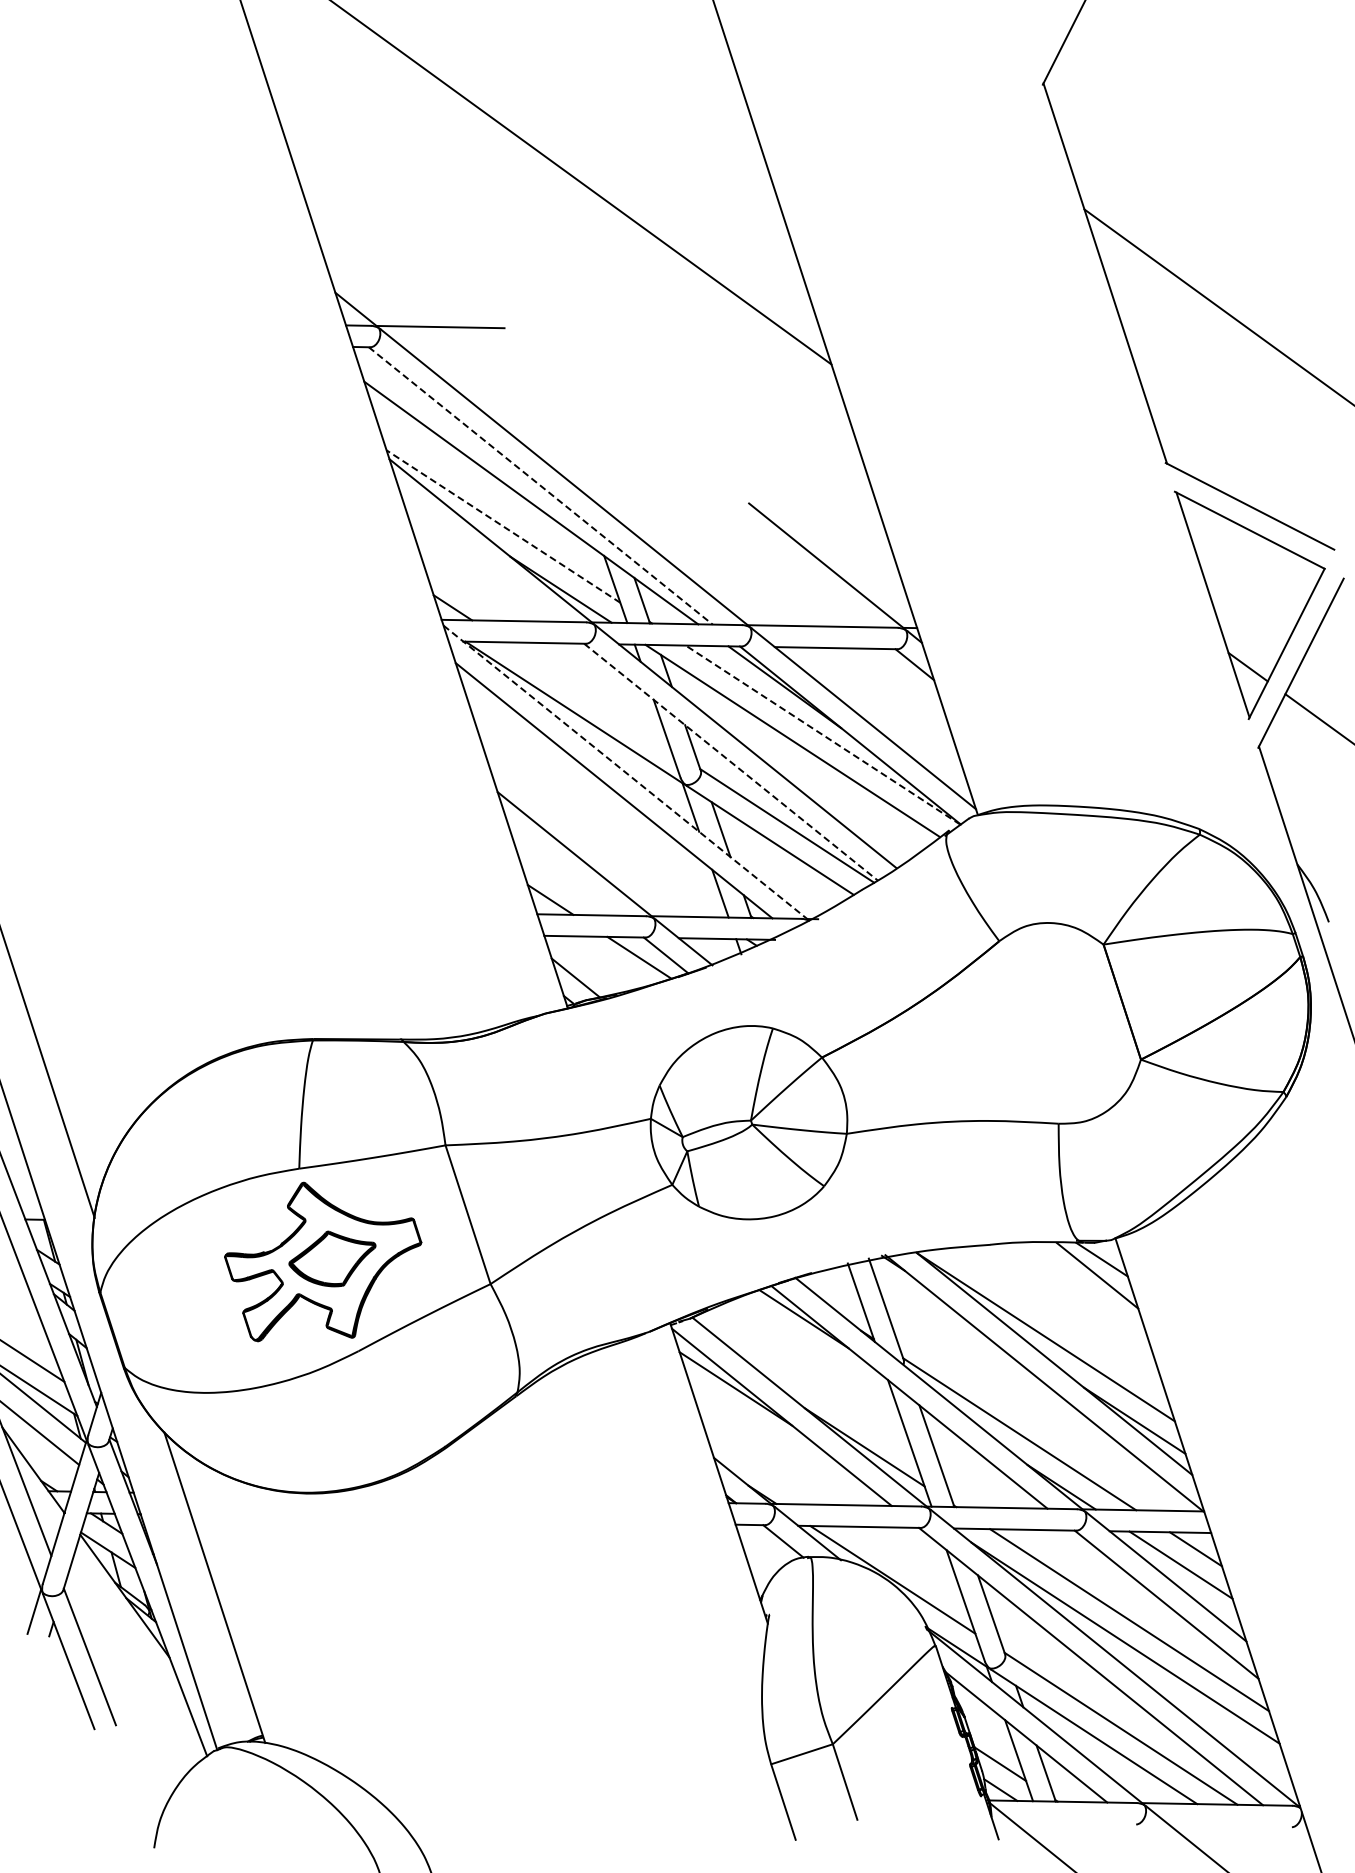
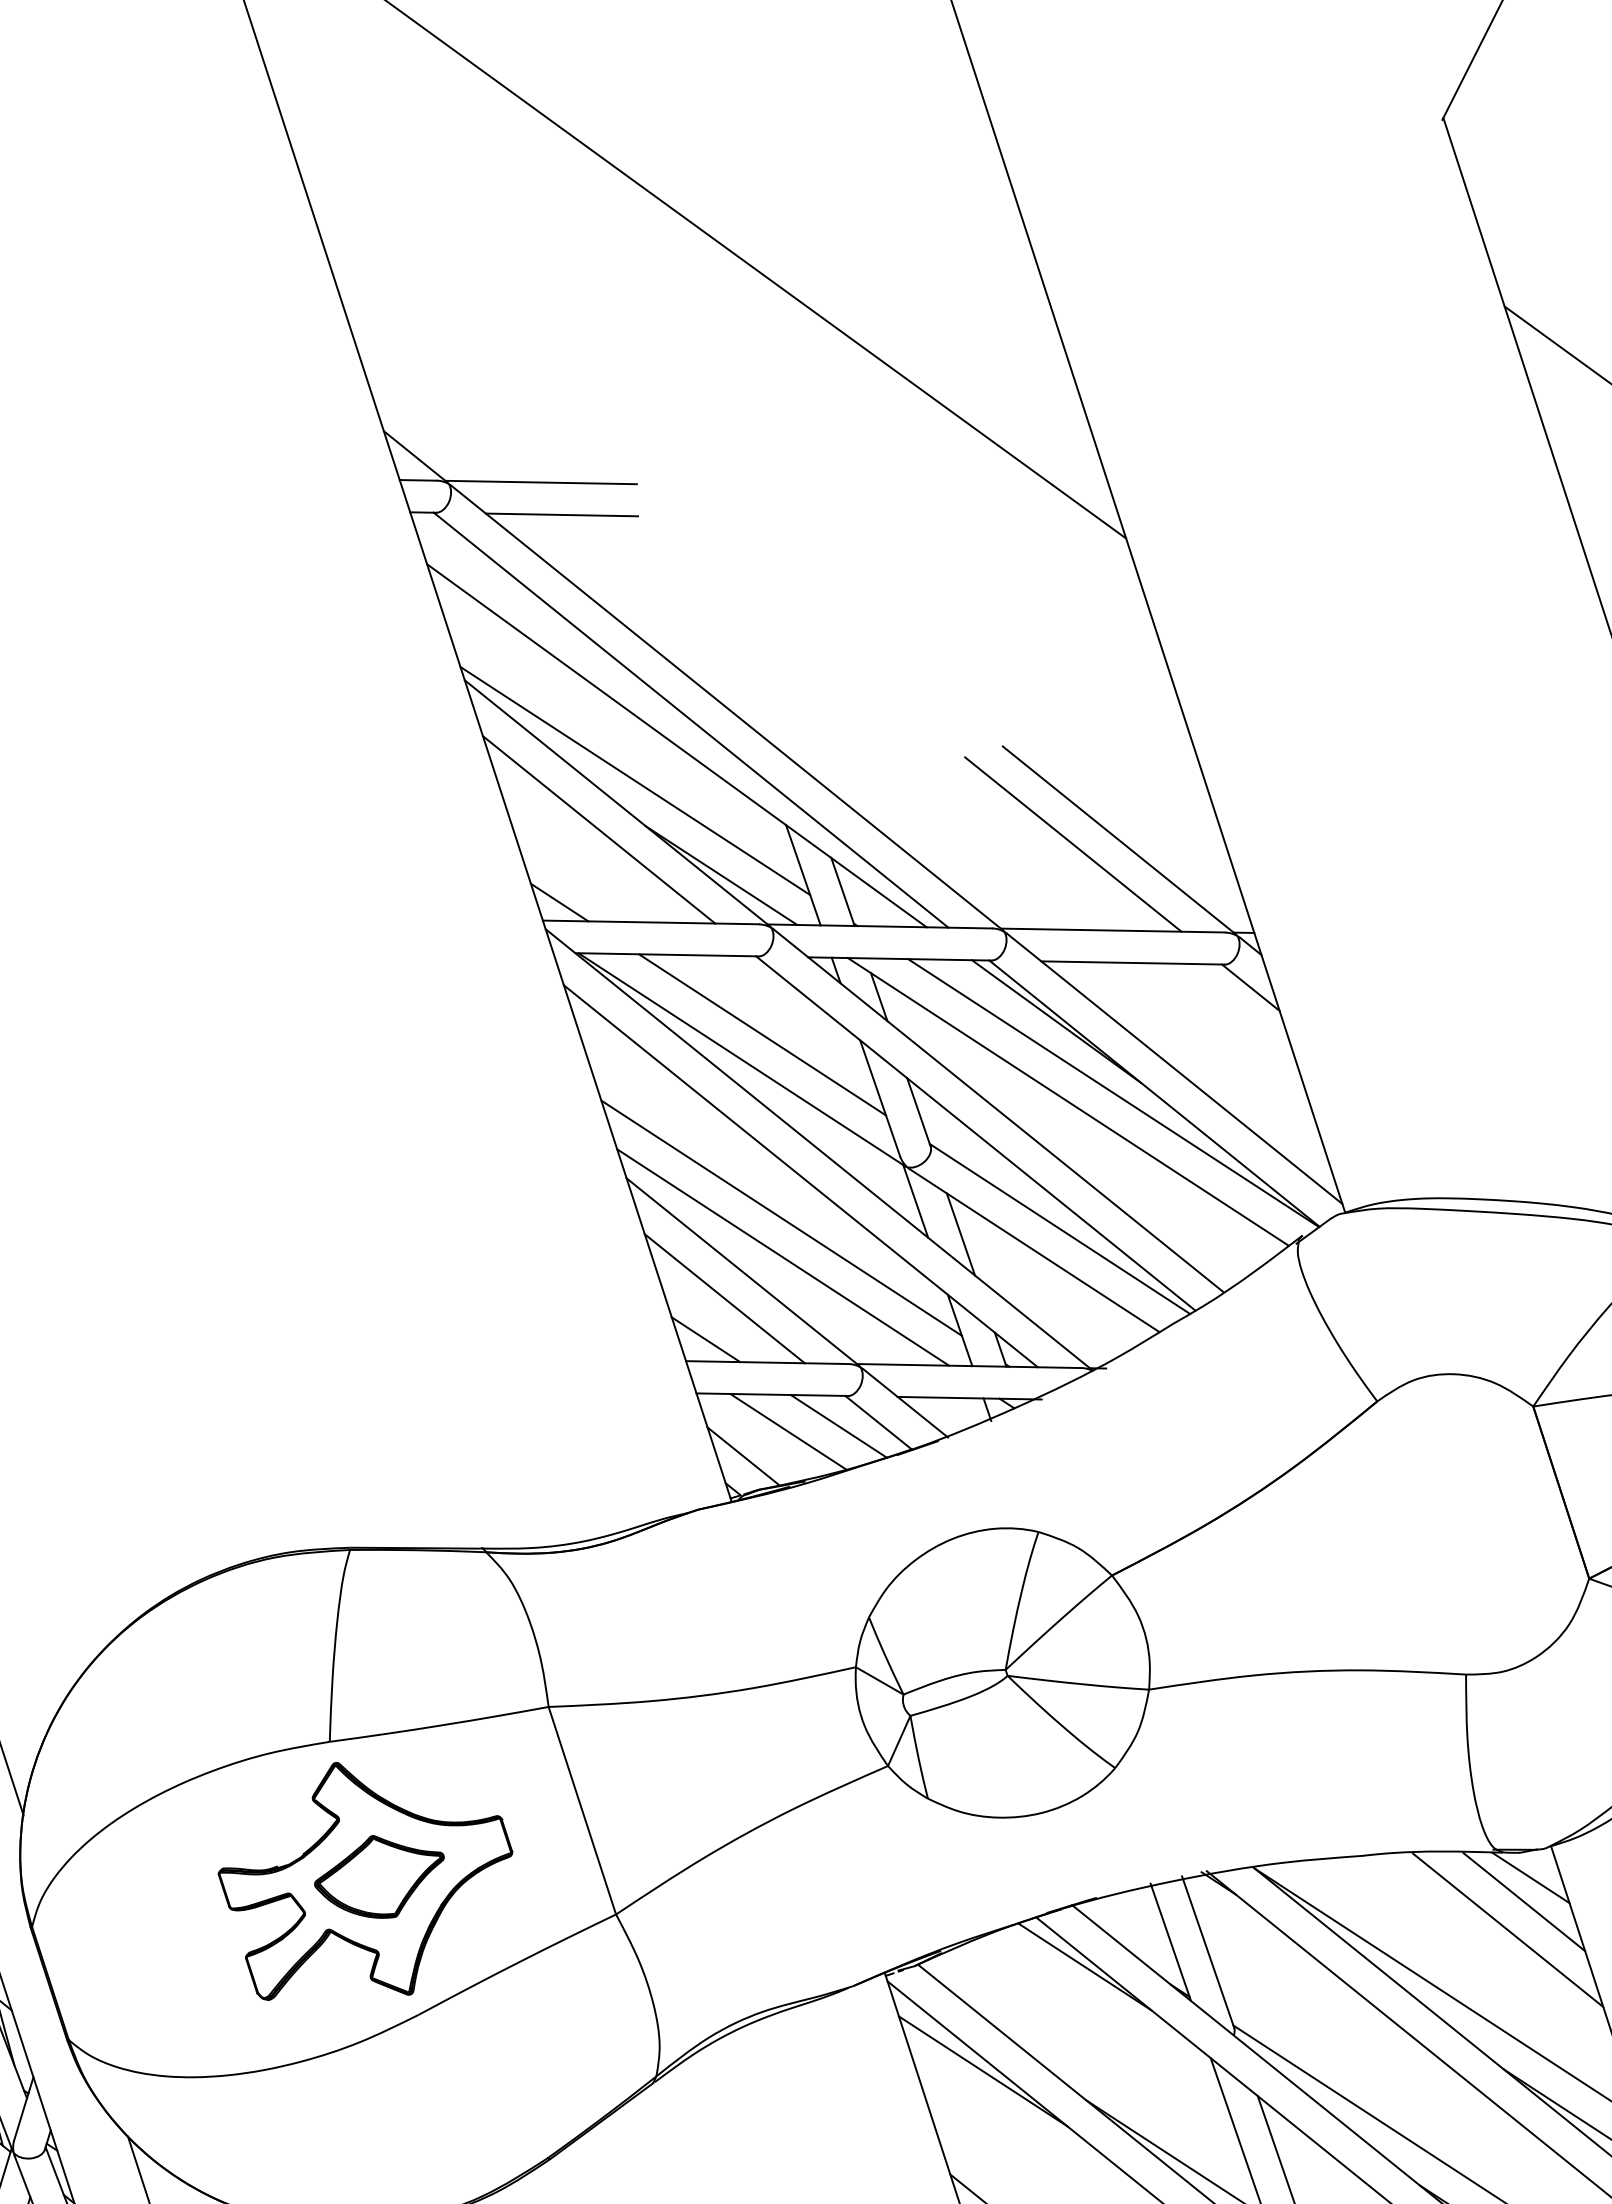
line: (454, 348) -> (562, 514), added
line: (540, 485) -> (690, 719), dashed -> solid
line: (503, 526) -> (635, 780), dashed -> solid
line: (478, 558) -> (597, 828), added
line: (795, 568) -> (1072, 843), added
line: (588, 696) -> (762, 1035), added
line: (823, 735) -> (1114, 1093), dashed -> solid
line: (731, 762) -> (976, 1134), dashed -> solid
line: (625, 772) -> (817, 1148), dashed -> solid
line: (600, 818) -> (780, 1217), added
line: (602, 844) -> (783, 1256), added
line: (562, 872) -> (723, 1298), added
line: (605, 961) -> (787, 1431), added
line: (1086, 1294) -> (1507, 1930), added

